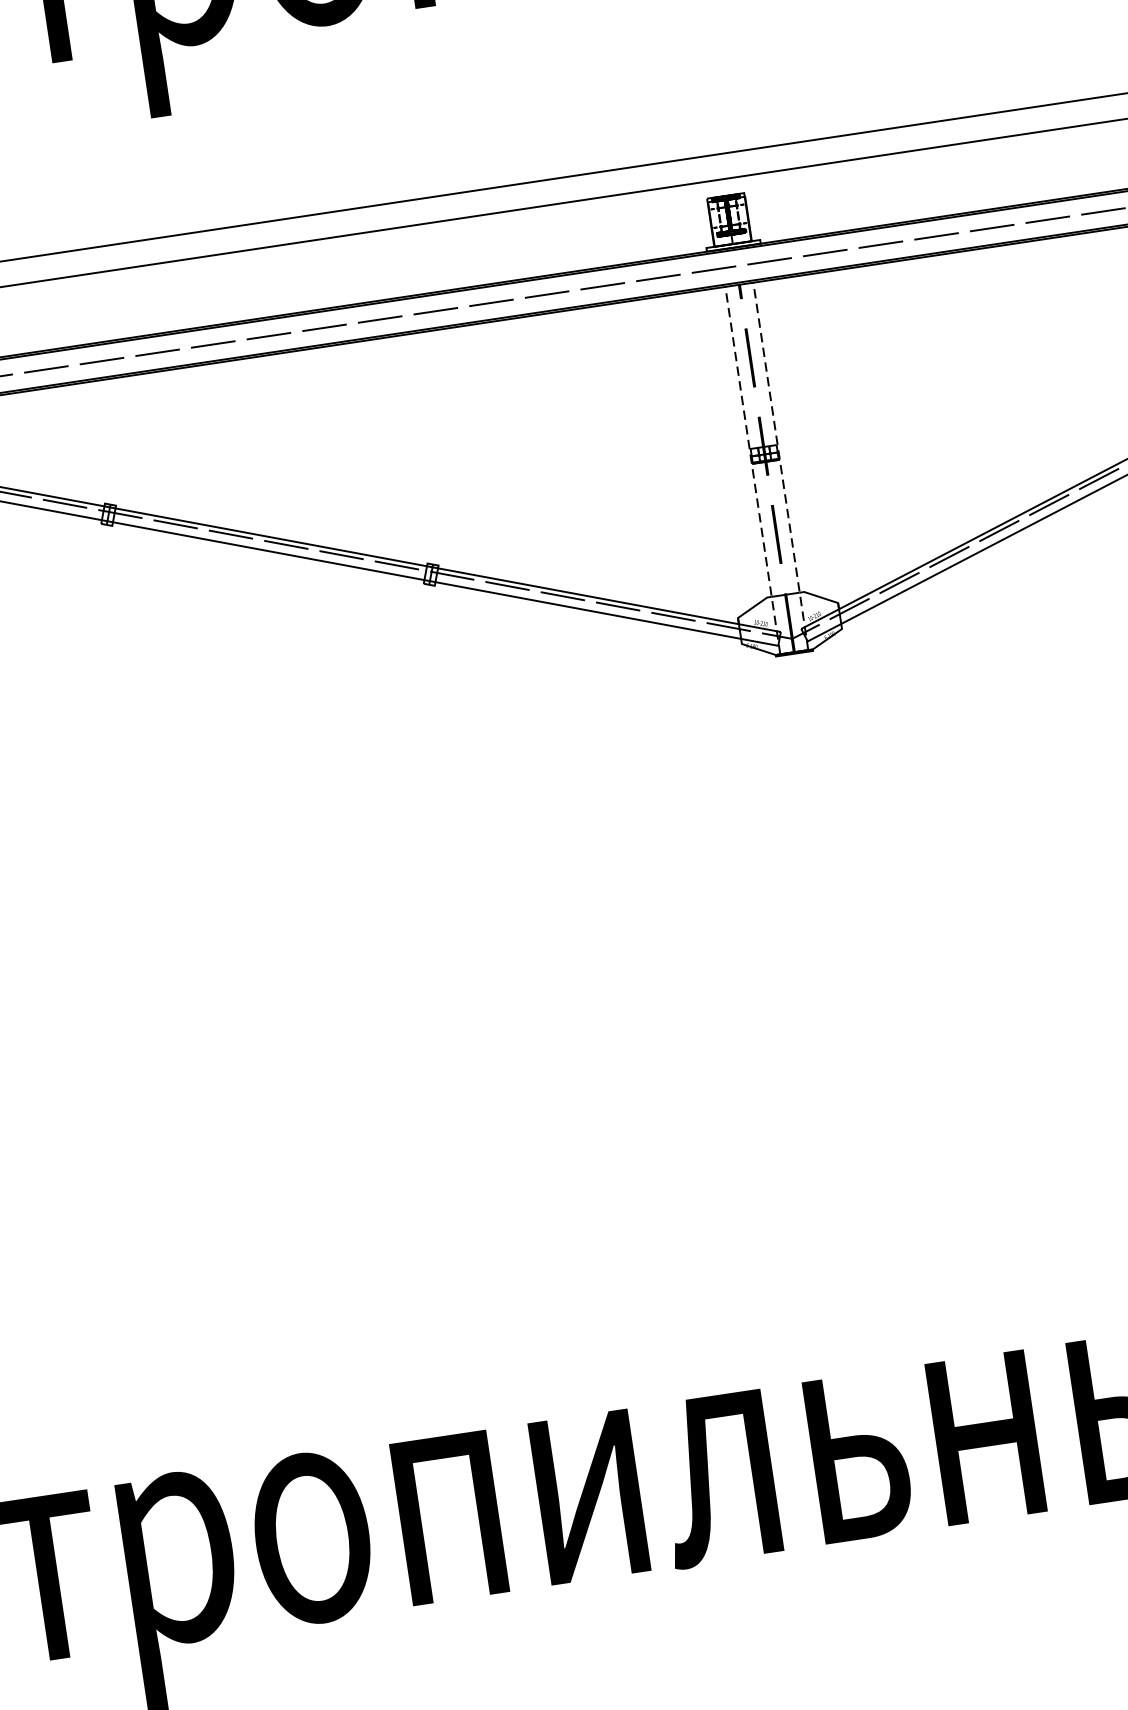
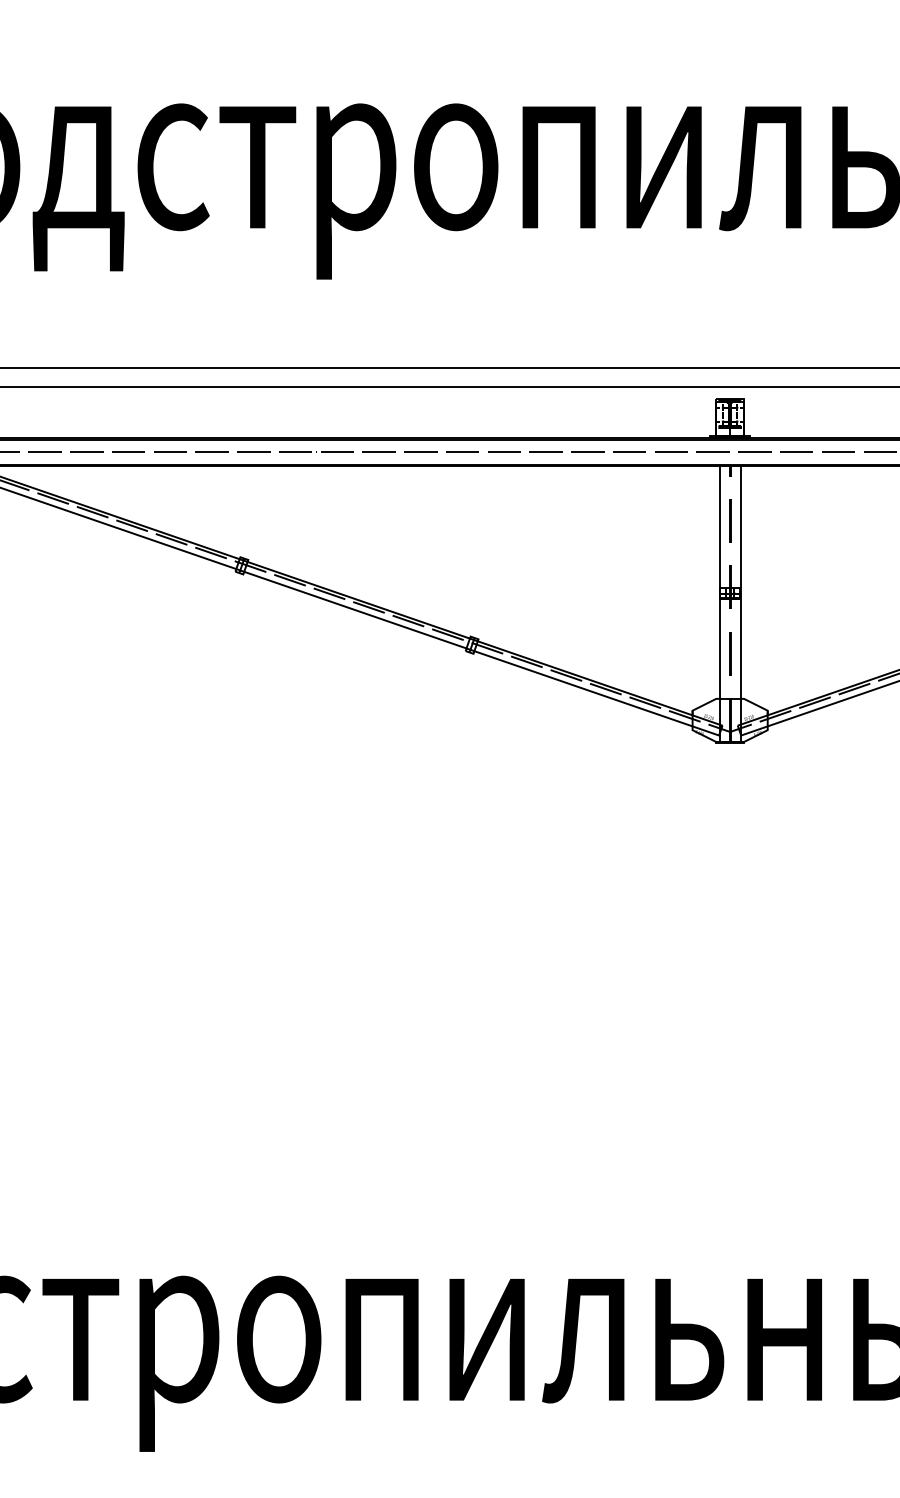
line: (780, 466) -> (740, 604), dashed -> solid
line: (752, 471) -> (719, 604), dashed -> solid

